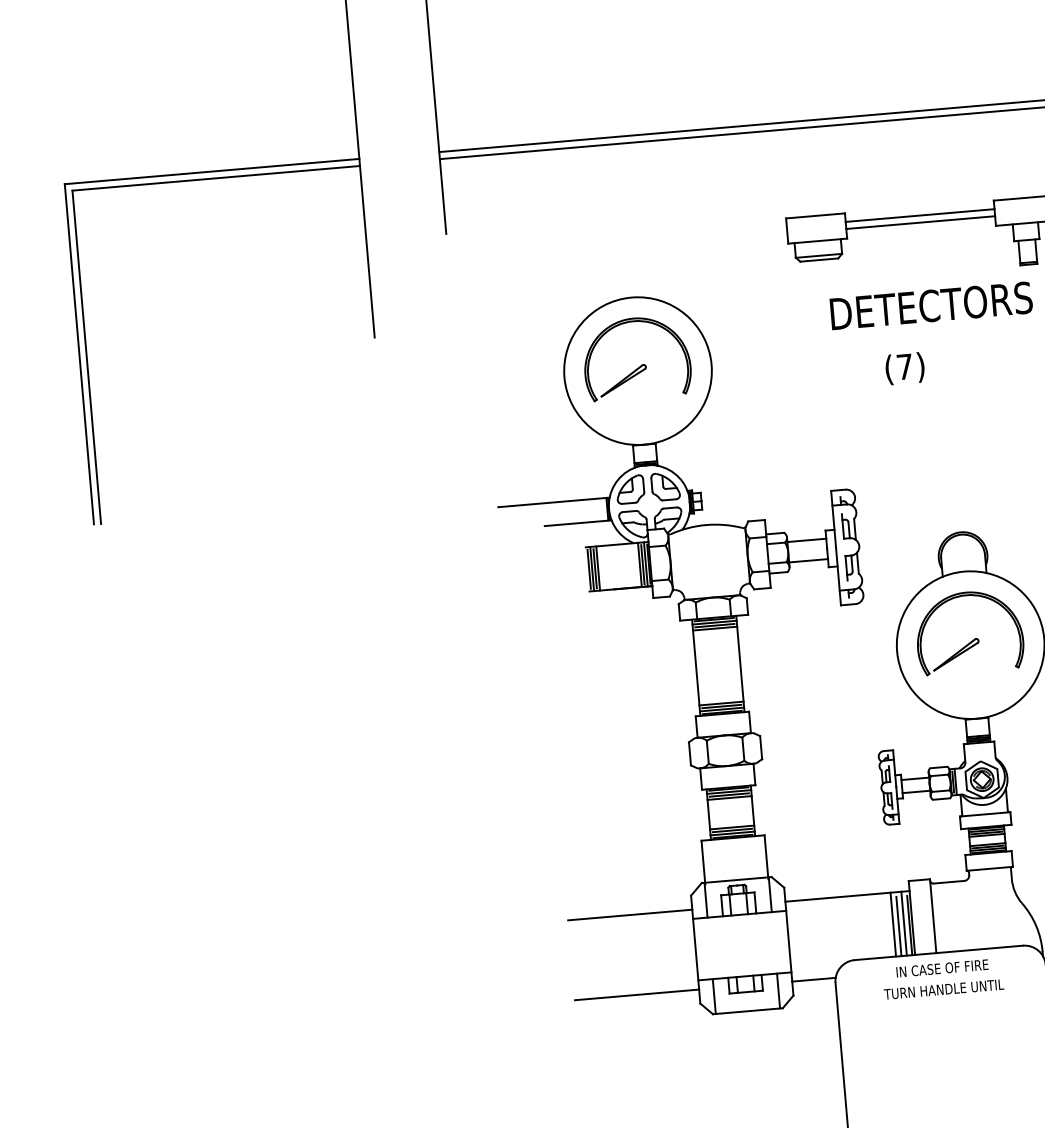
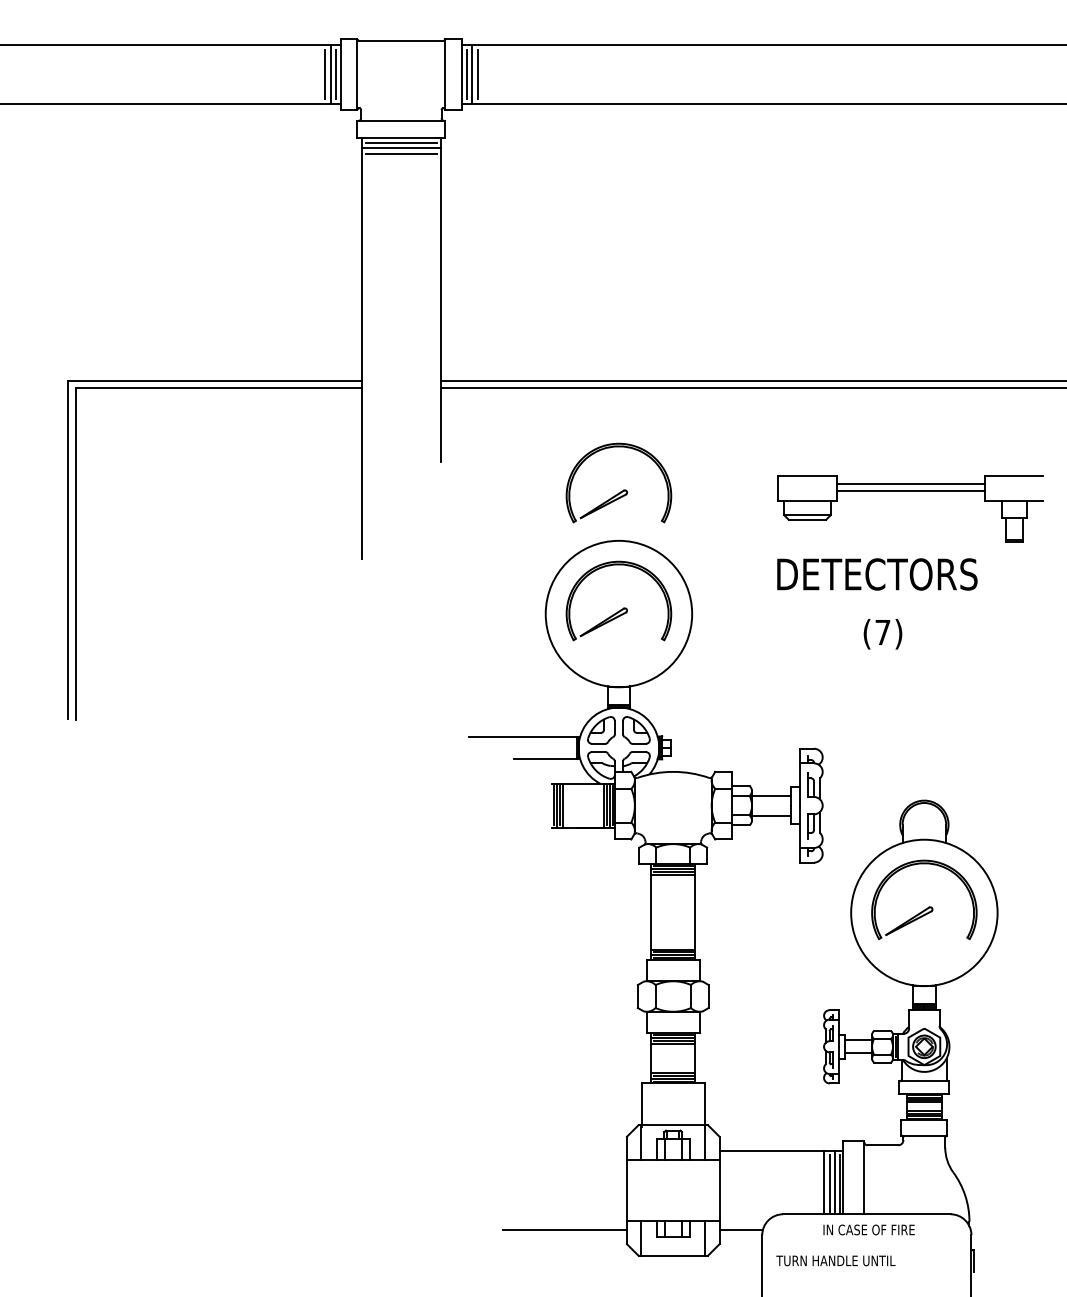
part: (631, 245) -> (623, 489), added
text: (931, 305) -> (877, 574), moved
line: (629, 914) -> (564, 1150), removed
text: (943, 989) -> (835, 1260), moved

